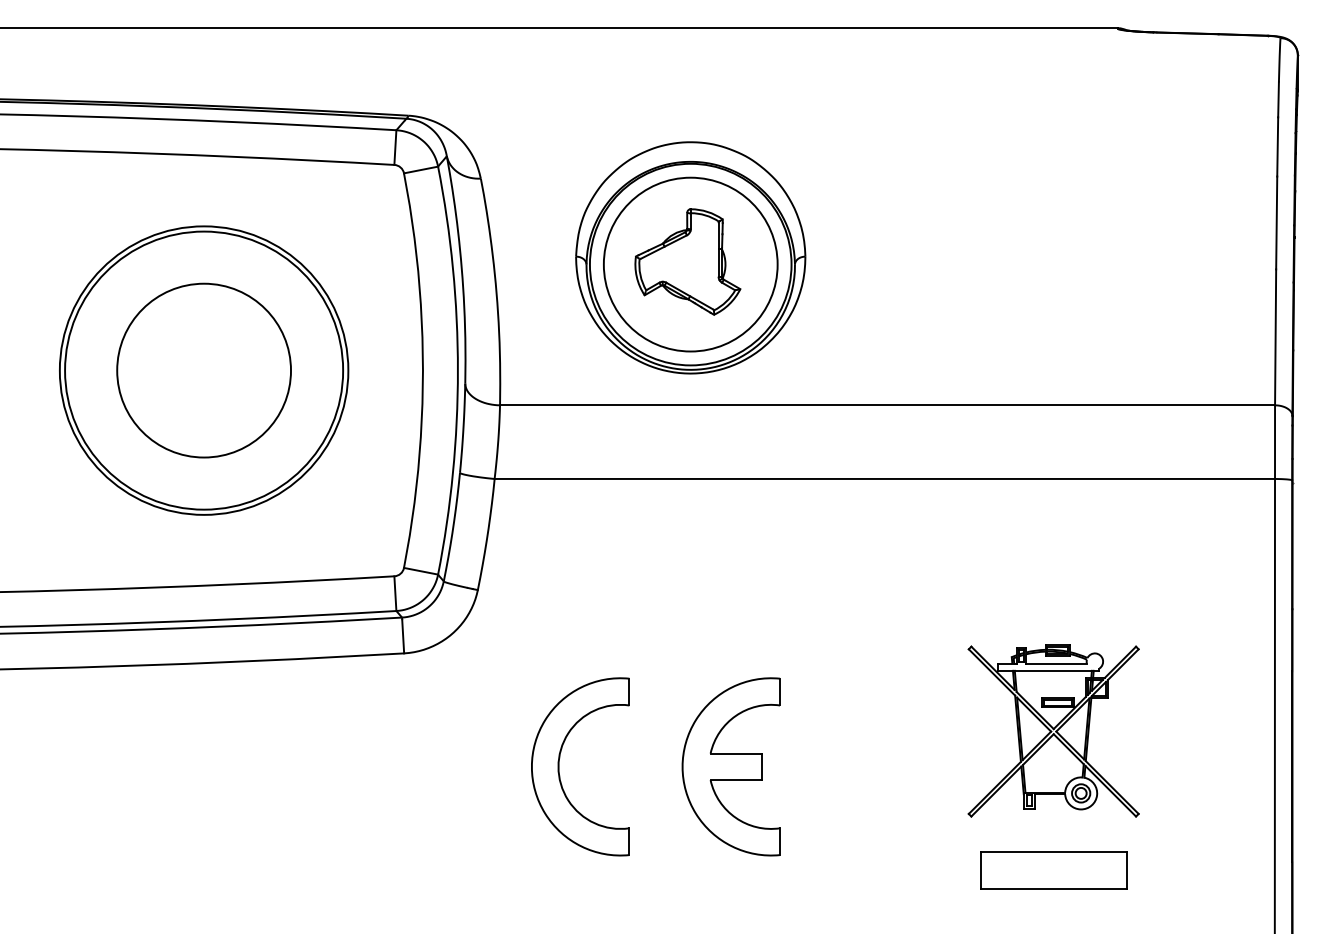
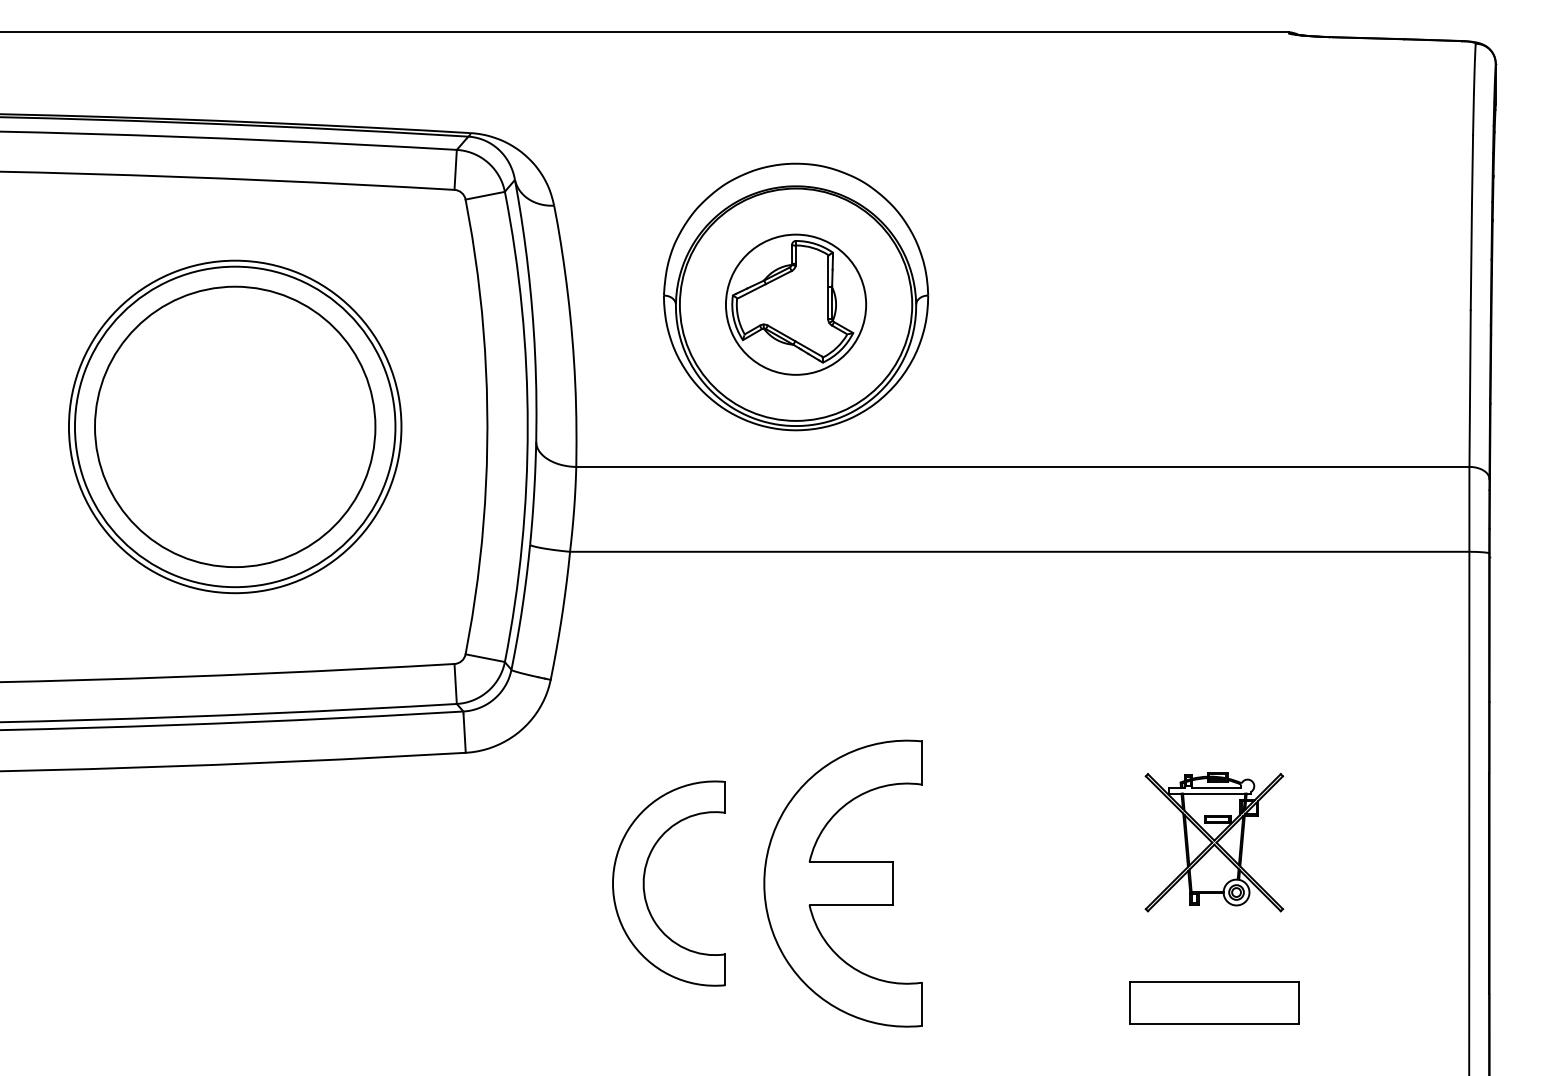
circle: (690, 264) -> (795, 304), size x0.7
circle: (204, 370) -> (235, 426), size x1.4
part: (1053, 730) -> (1214, 841), size x0.7
part: (731, 766) -> (842, 883), size x1.4

